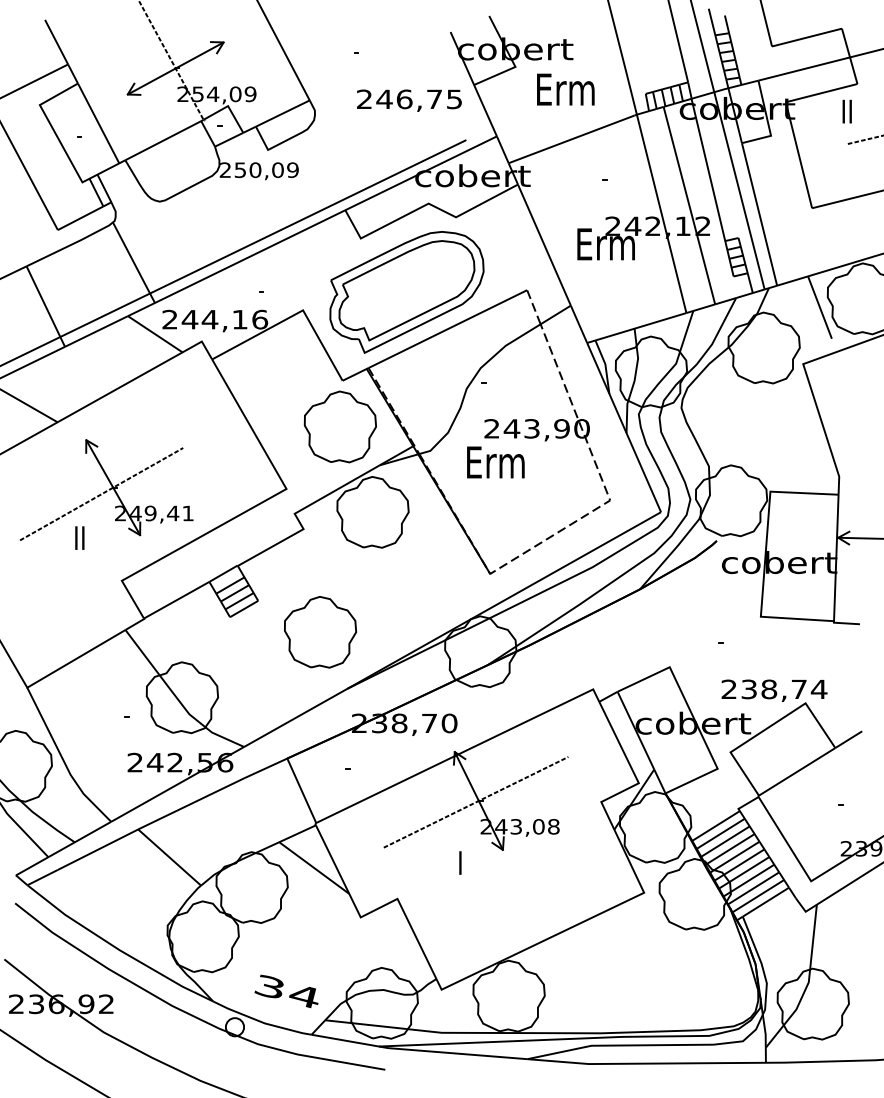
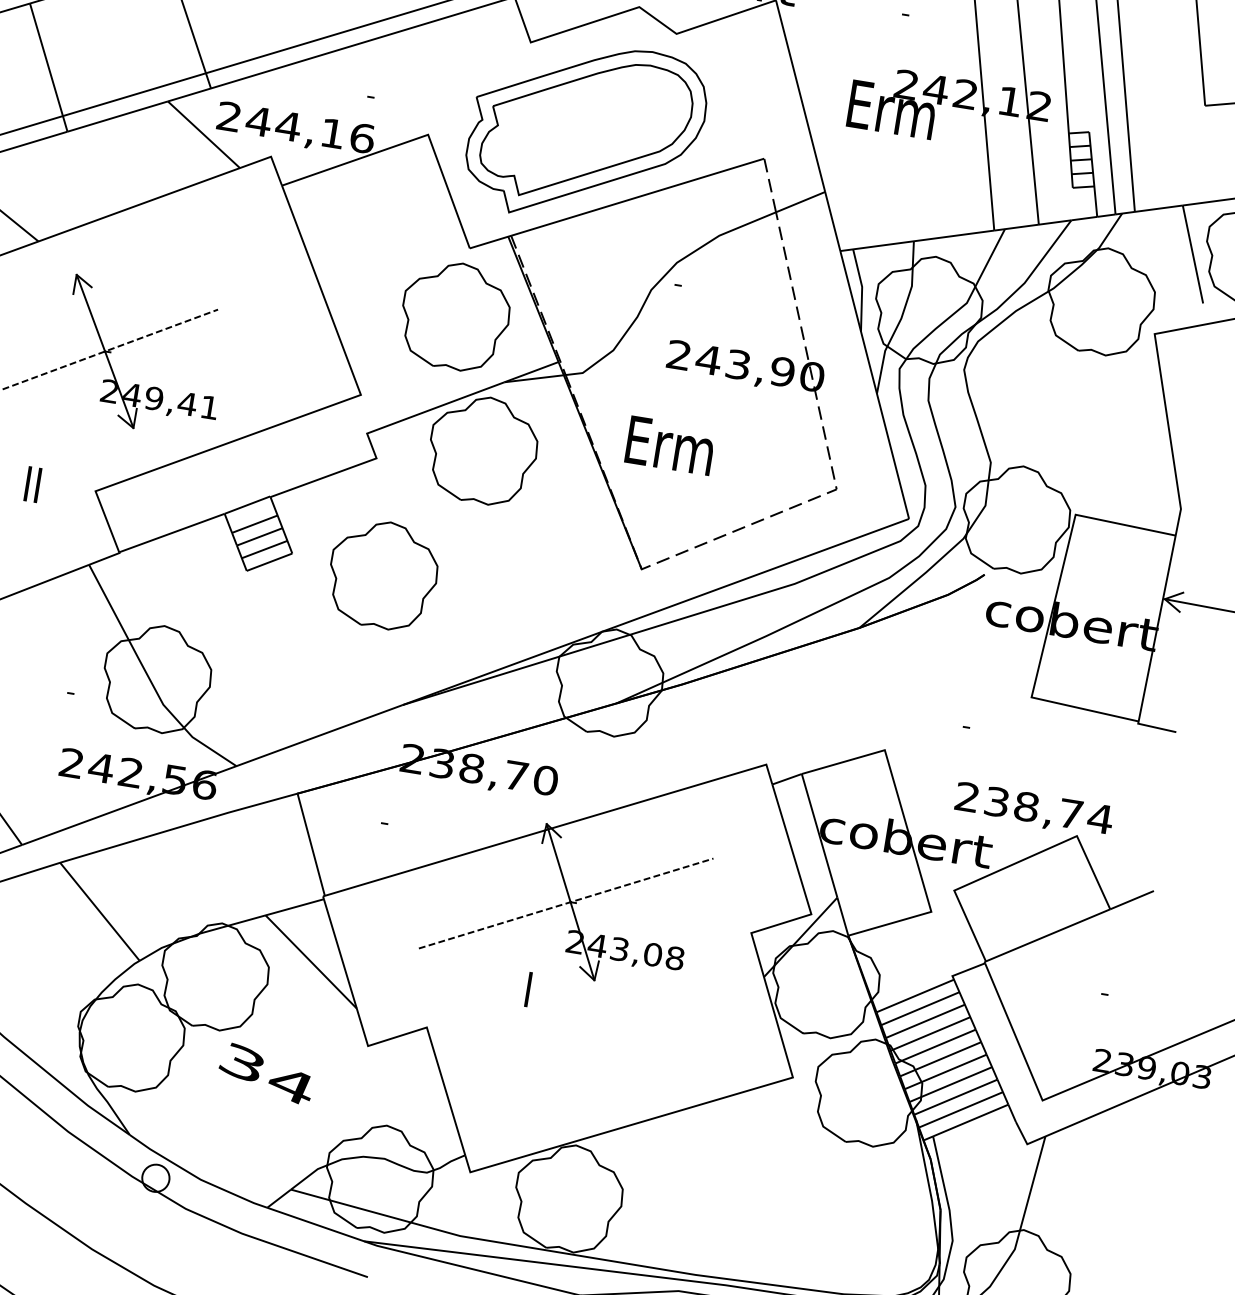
text: (495, 462) -> (669, 445), moved
text: (79, 537) -> (32, 483), moved
part: (320, 632) -> (383, 575), moved
text: (286, 991) -> (266, 1073), moved

